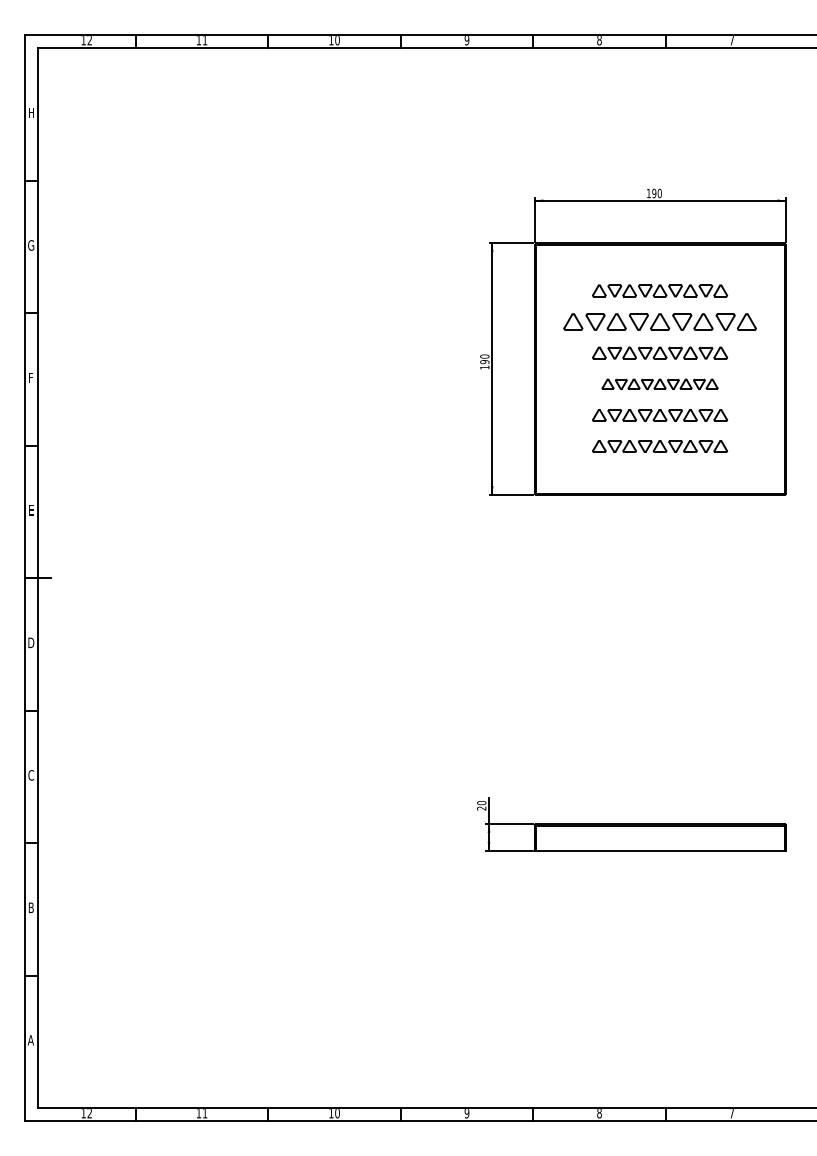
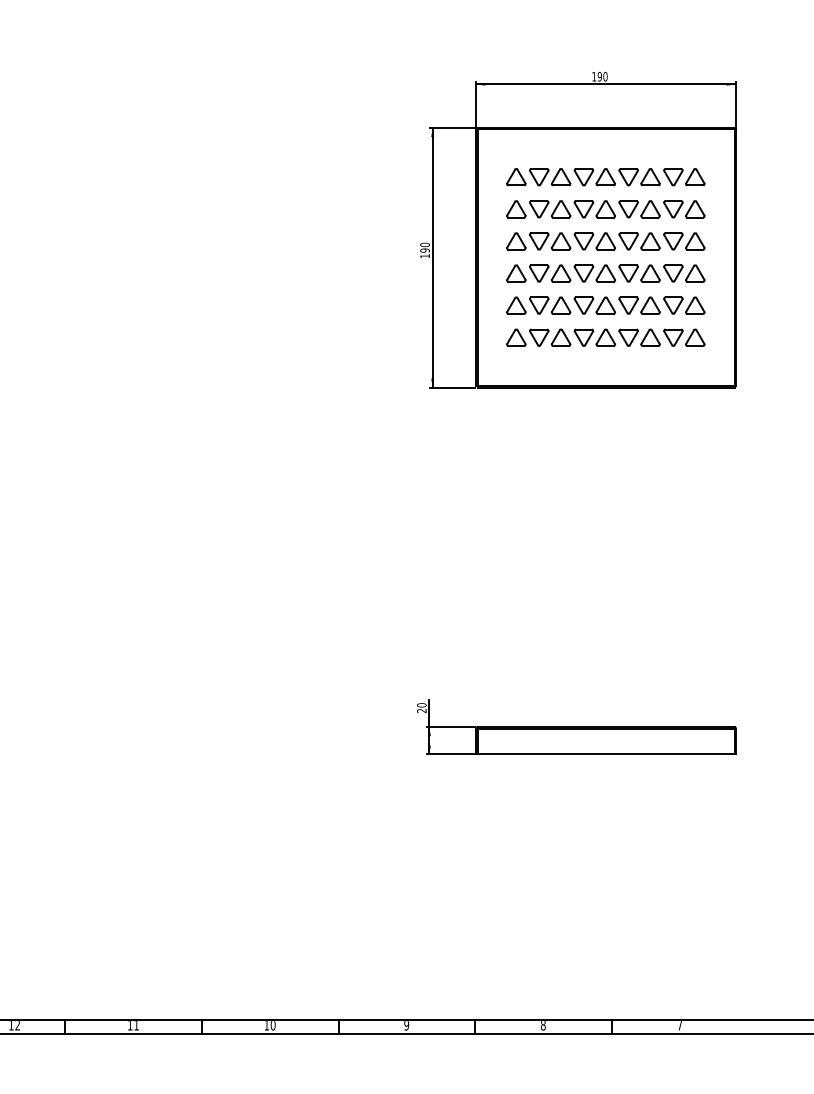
part: (659, 290) -> (605, 176), size x1.43
part: (659, 352) -> (605, 240), size x1.43
part: (659, 384) -> (605, 273), size x1.67
part: (659, 415) -> (605, 305), size x1.43
part: (659, 446) -> (605, 337), size x1.43

